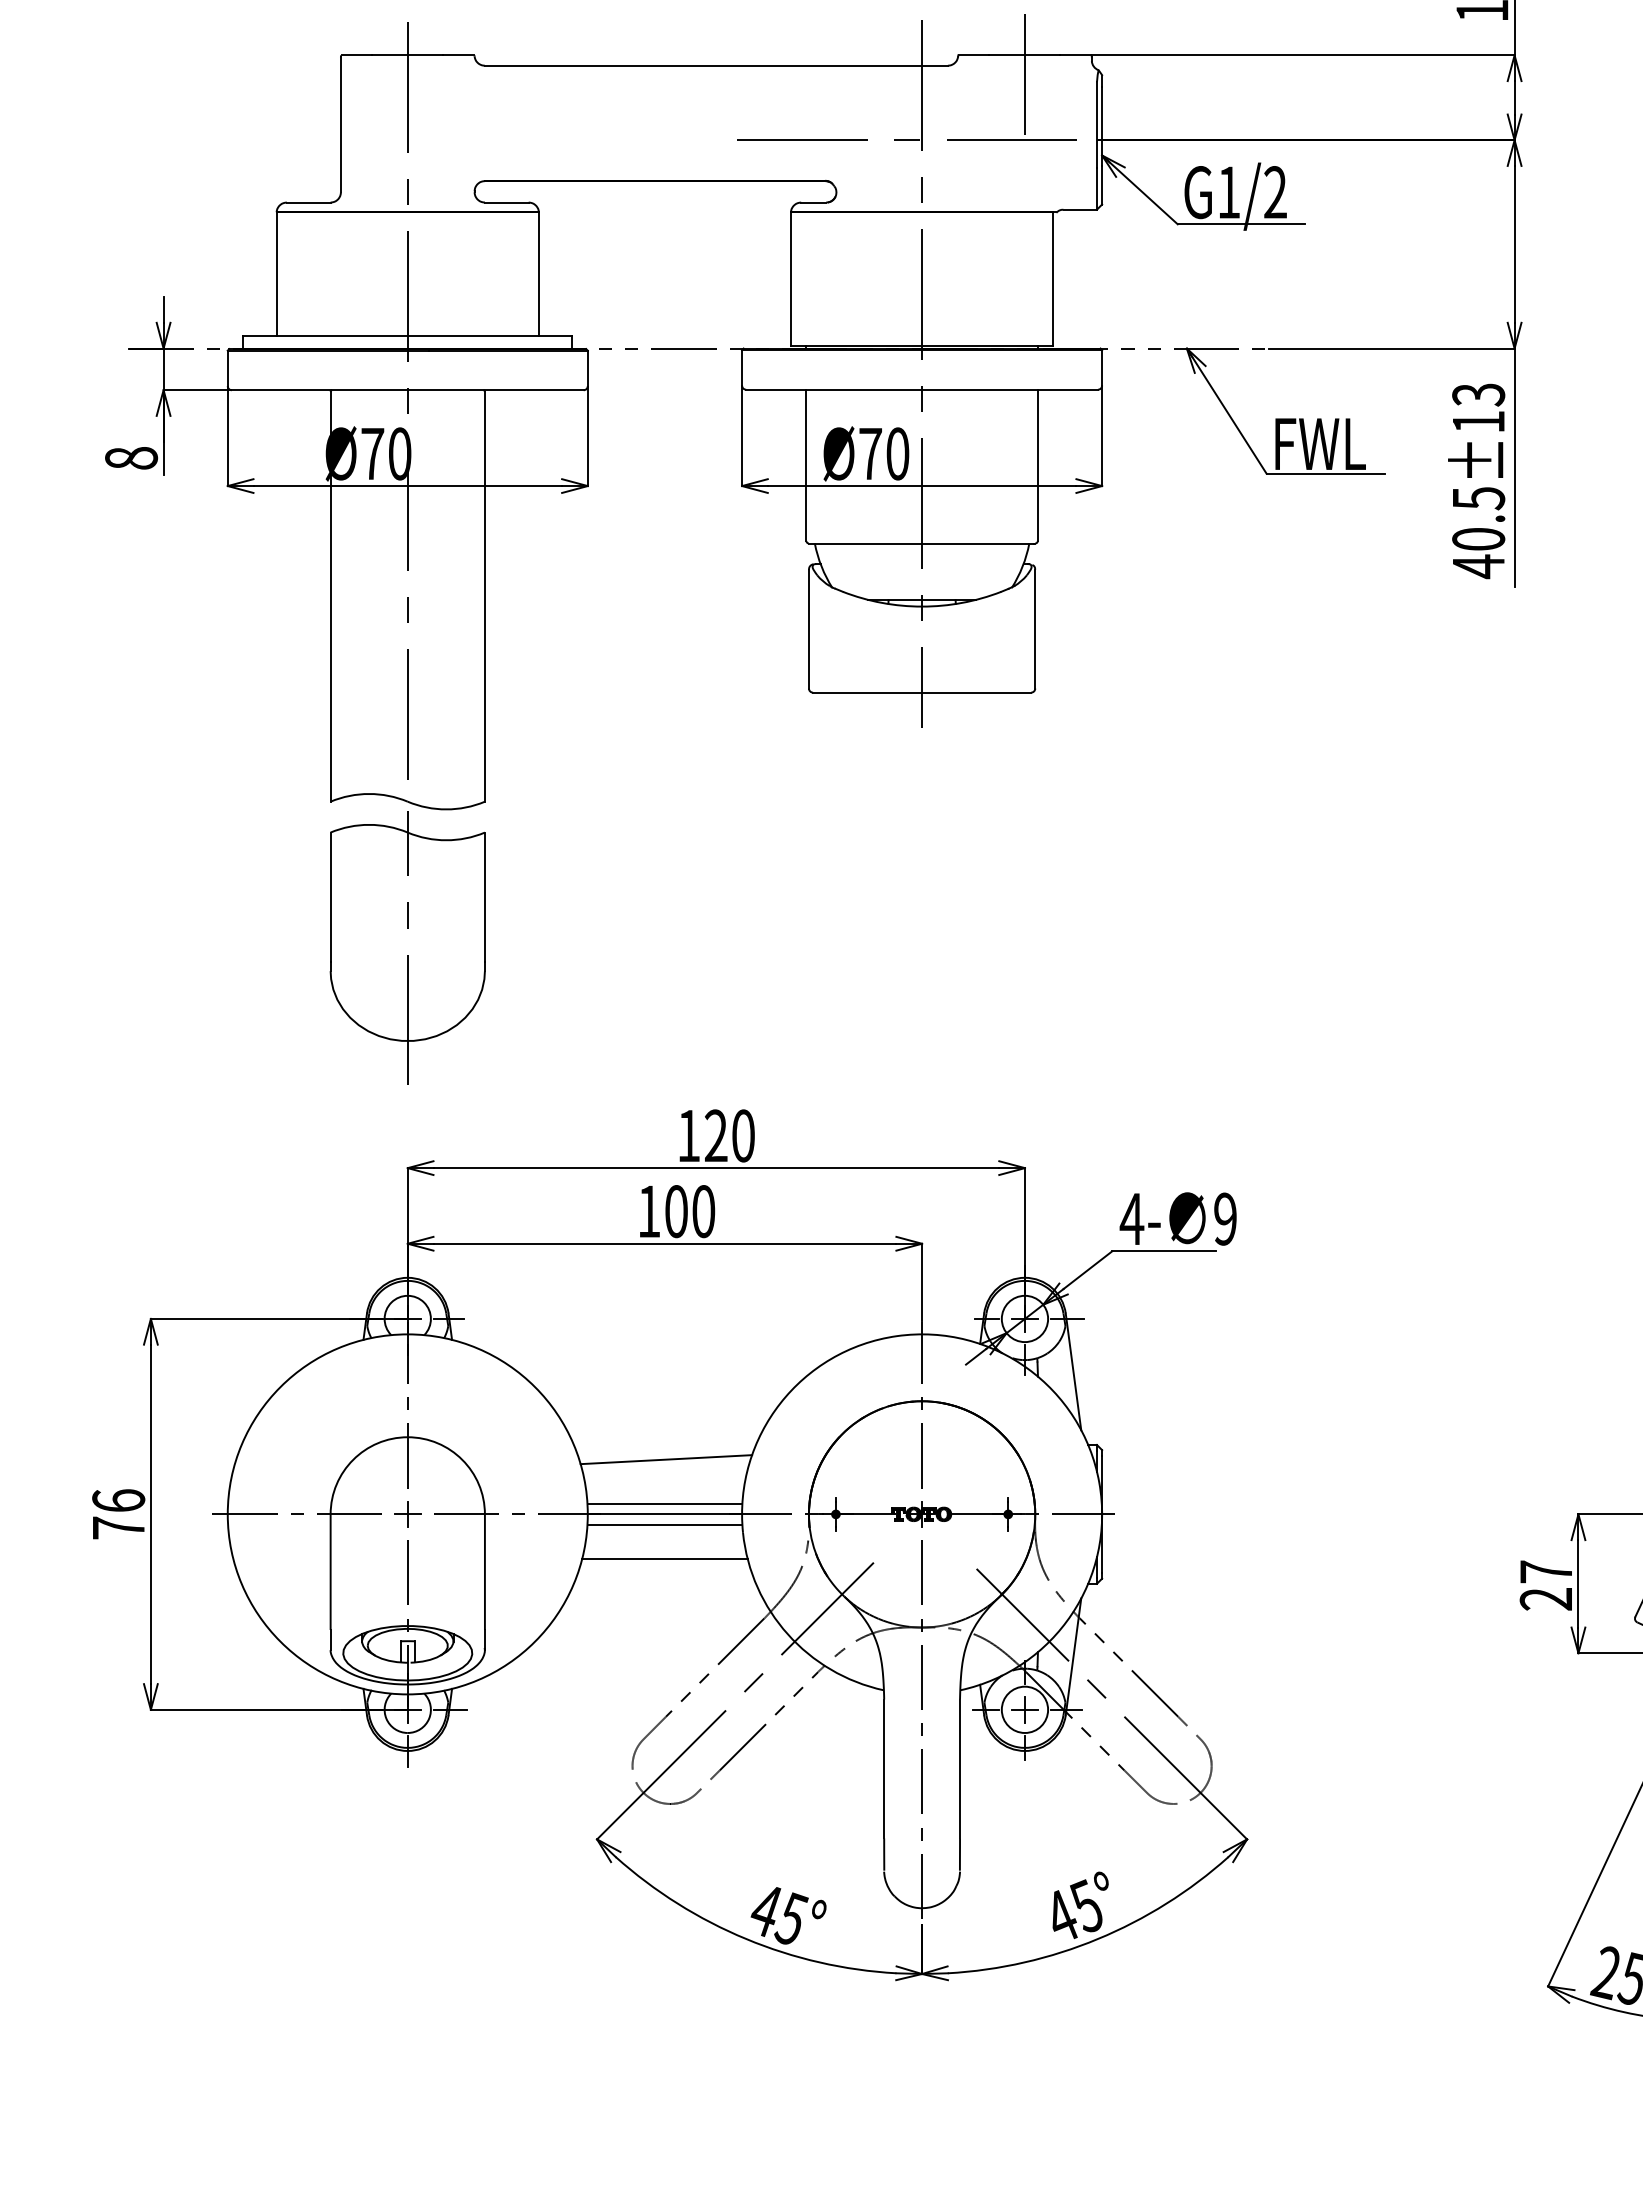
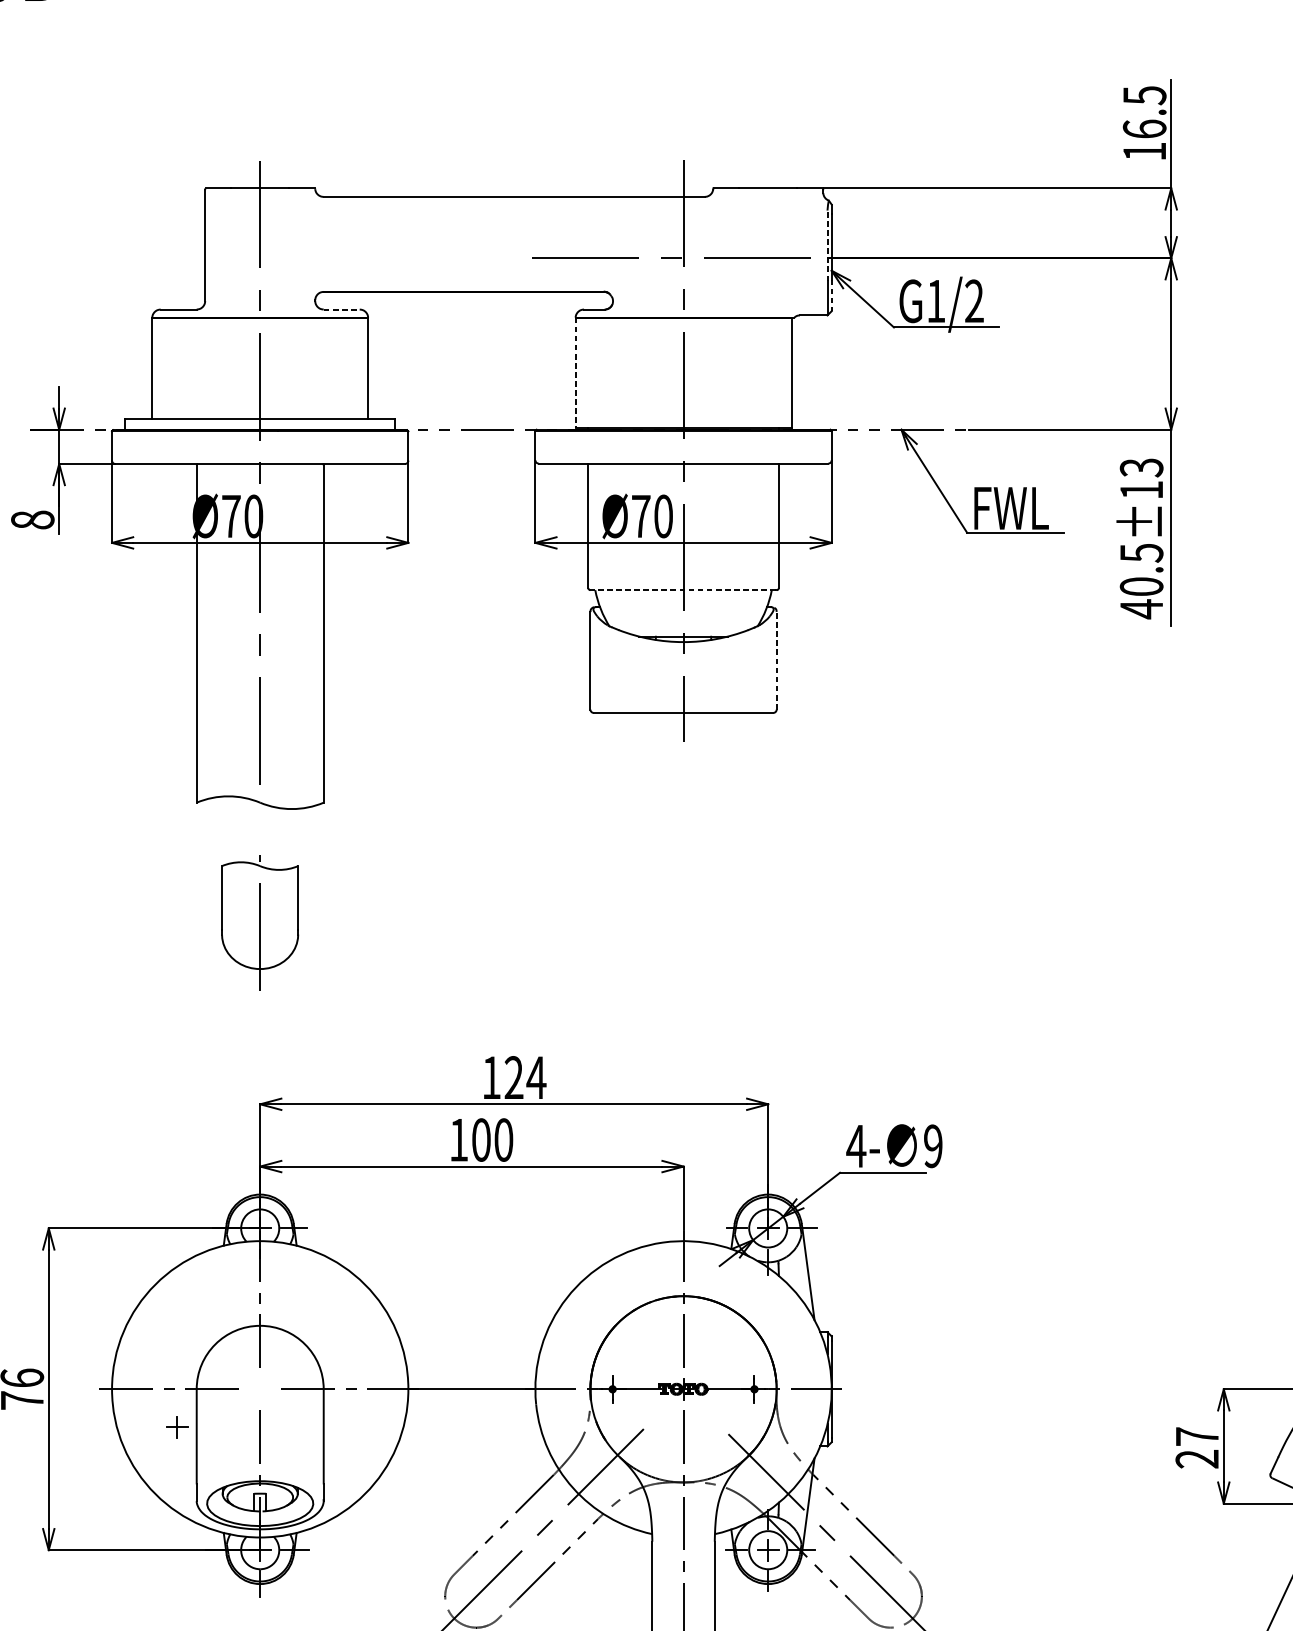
line: (1024, 74) -> (767, 204), removed
line: (1096, 125) -> (827, 246), solid -> dashed
line: (1102, 185) -> (832, 295), solid -> dashed
line: (506, 202) -> (341, 309), solid -> dashed
line: (790, 279) -> (575, 372), solid -> dashed
line: (921, 543) -> (683, 590), solid -> dashed
line: (1035, 628) -> (776, 660), solid -> dashed
part: (407, 947) -> (259, 922), size x0.6
text: (743, 1135) -> (536, 1077), 120 -> 124
line: (666, 1459) -> (473, 1344), removed
line: (664, 1504) -> (471, 1381), removed
part: (407, 1514) -> (176, 1427), moved
line: (664, 1524) -> (471, 1397), removed
line: (664, 1558) -> (471, 1425), removed

